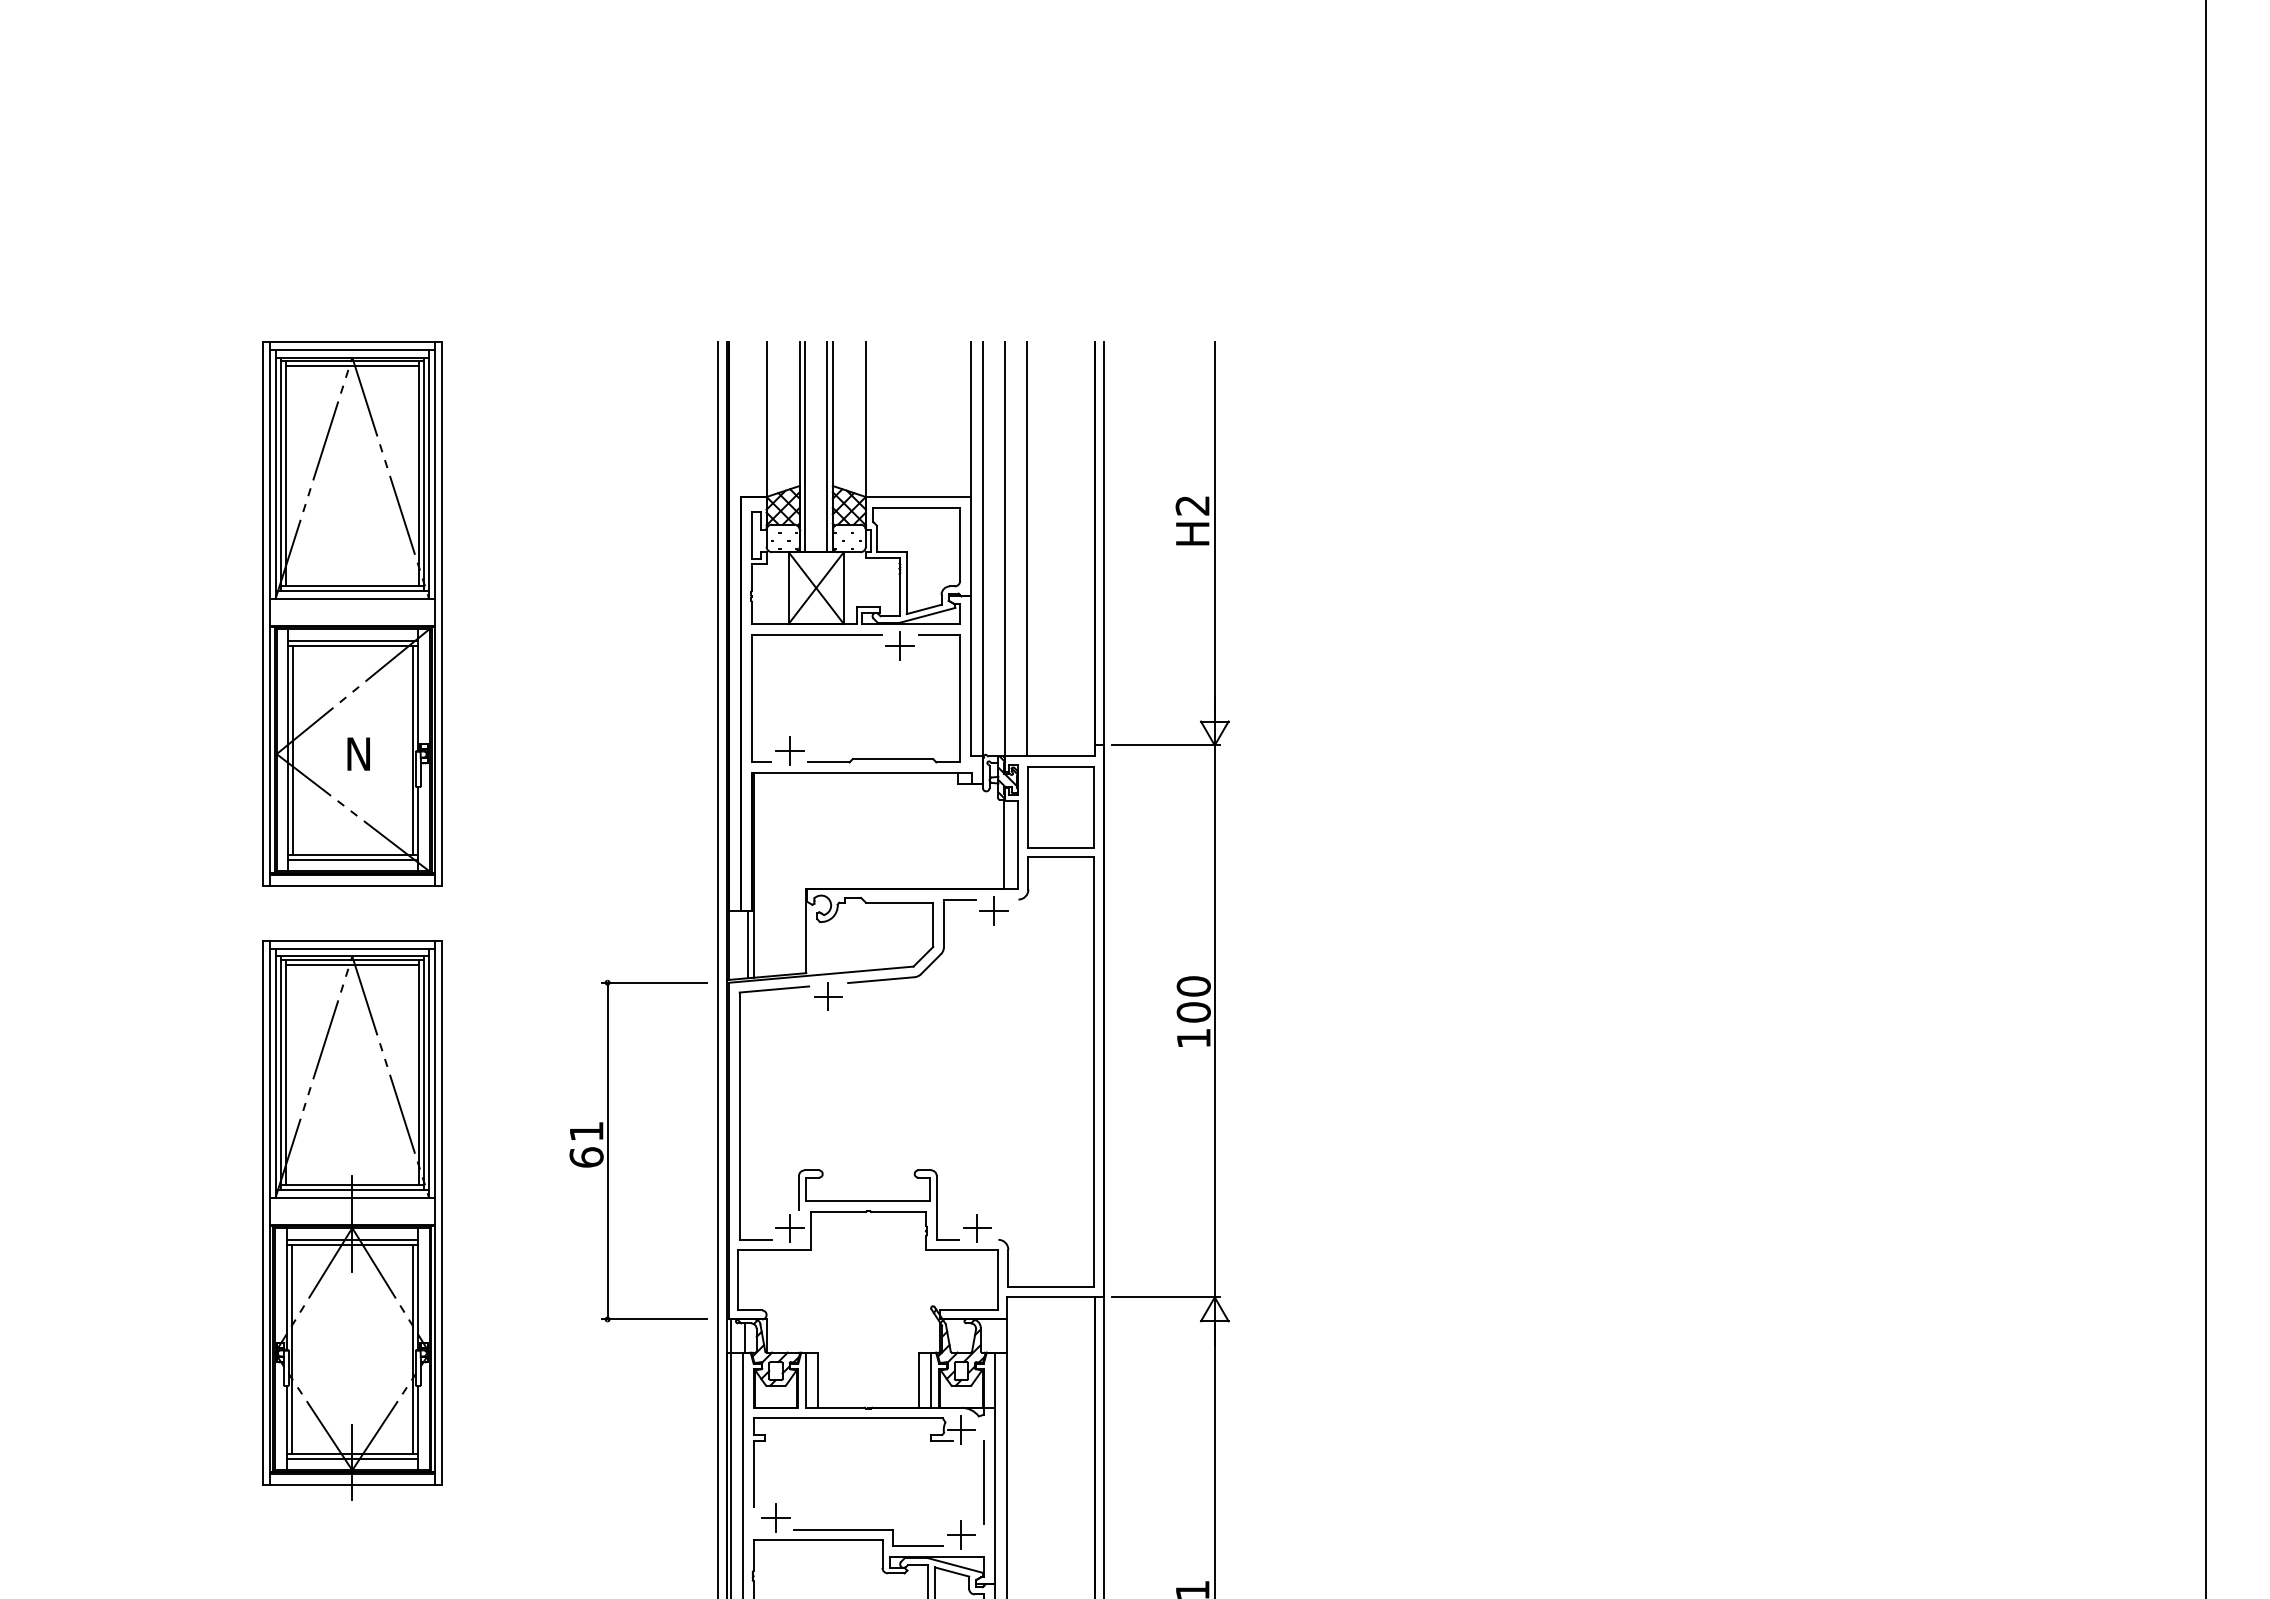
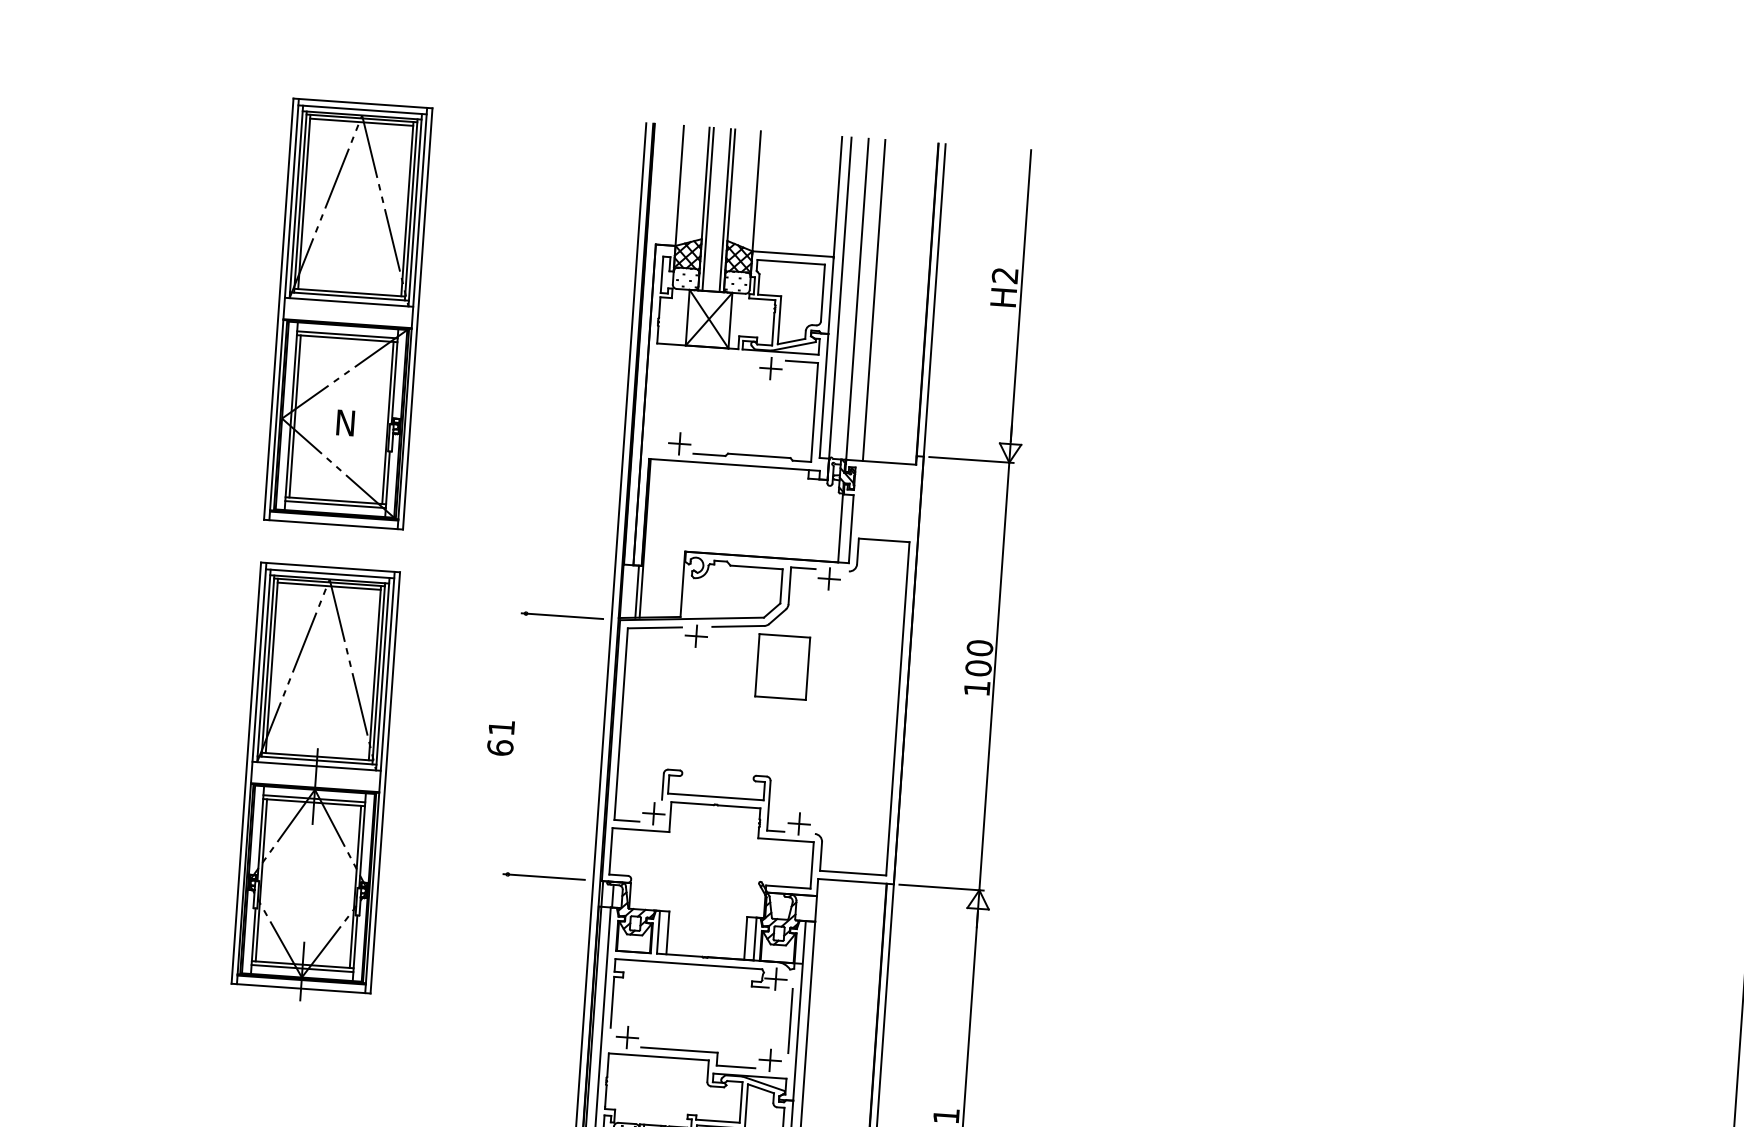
part: (816, 635) -> (706, 355), removed
part: (1060, 807) -> (782, 667), moved
line: (607, 1150) -> (516, 743), removed

